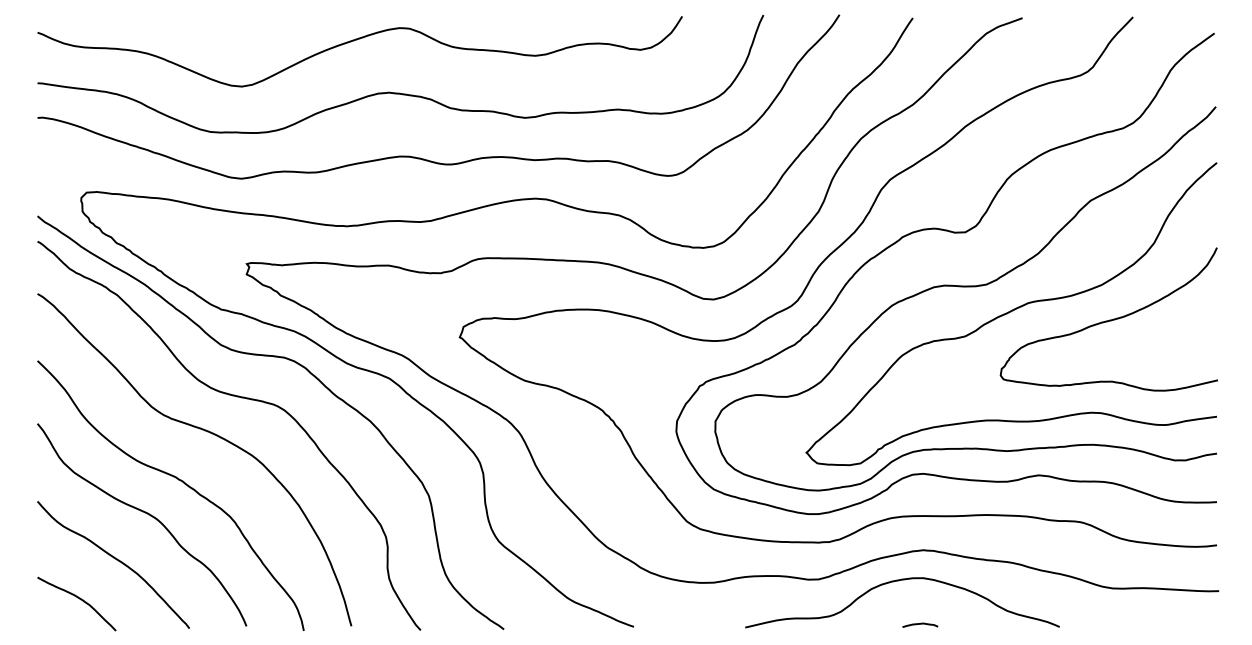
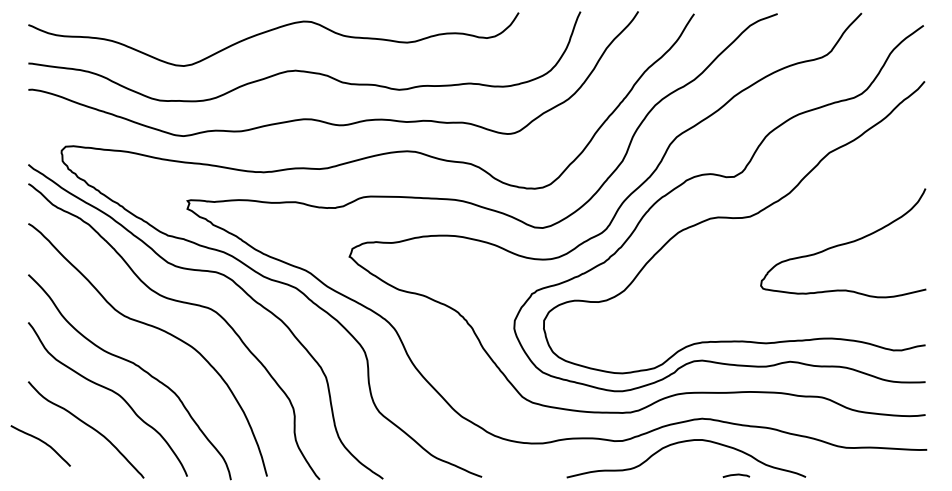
curve: (1011, 312) -> (769, 237), removed
curve: (79, 599) -> (42, 442), moved
curve: (920, 624) -> (736, 475), moved

